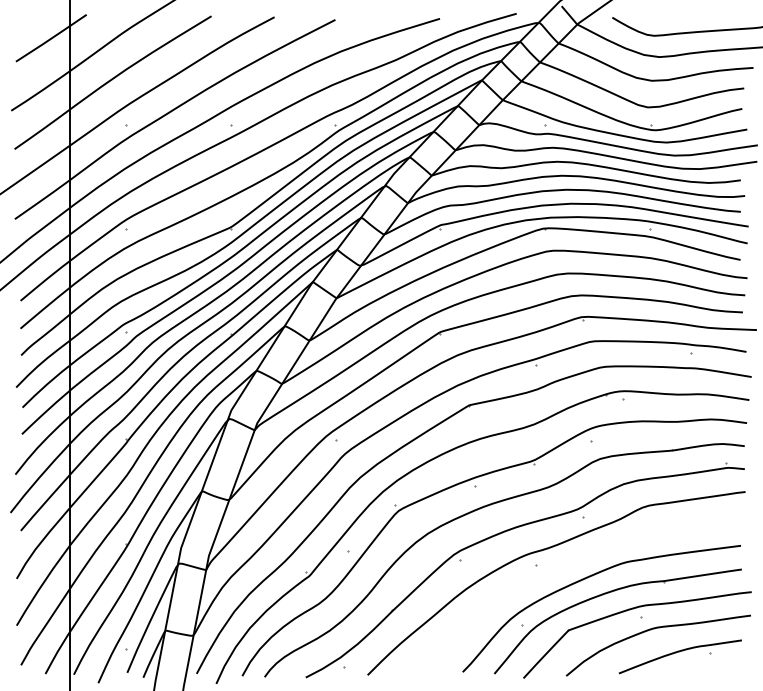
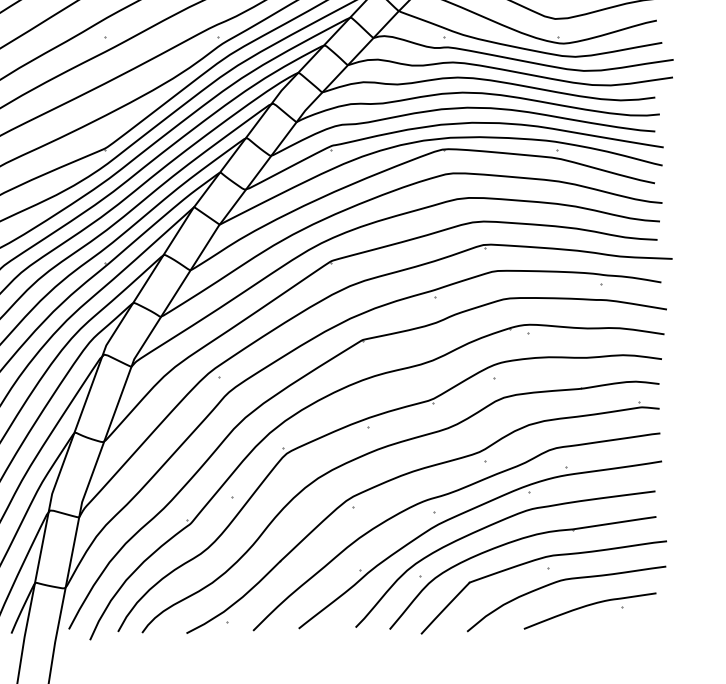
part: (564, 566) -> (465, 513), added

